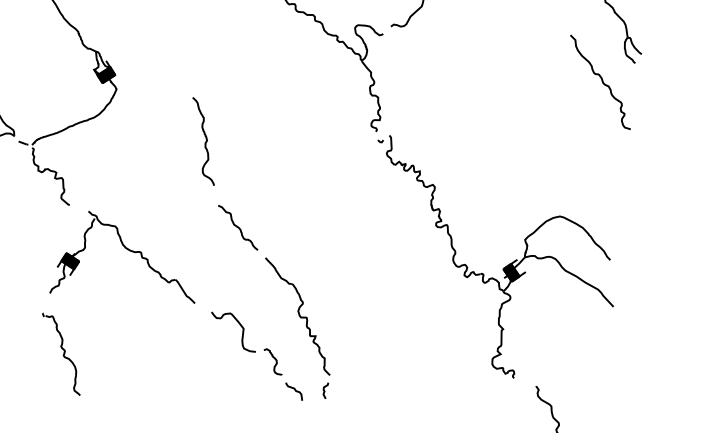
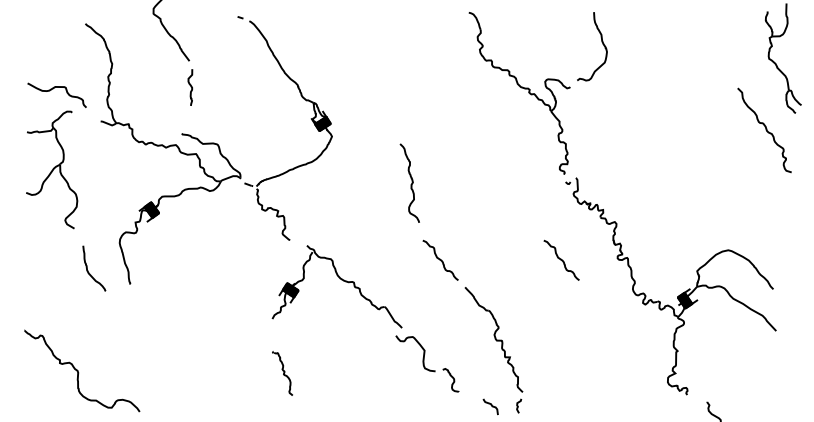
curve: (373, 226) -> (561, 259), added
part: (246, 343) -> (427, 363), moved
part: (61, 354) -> (282, 373), size x0.6

